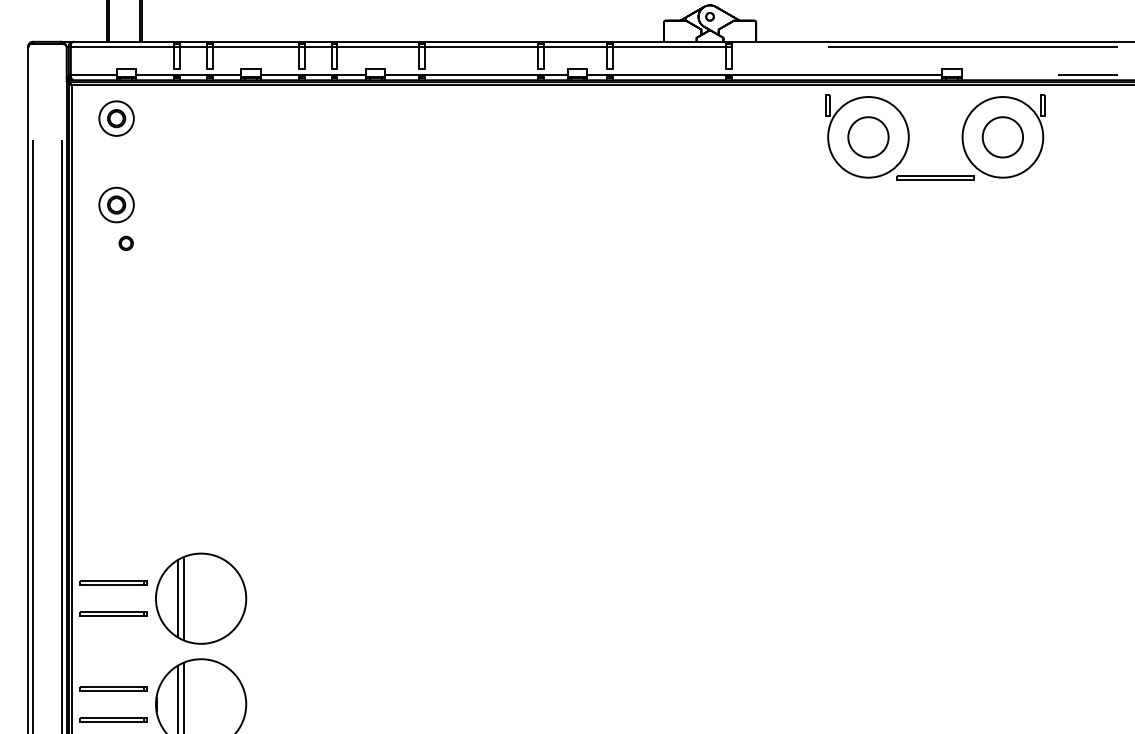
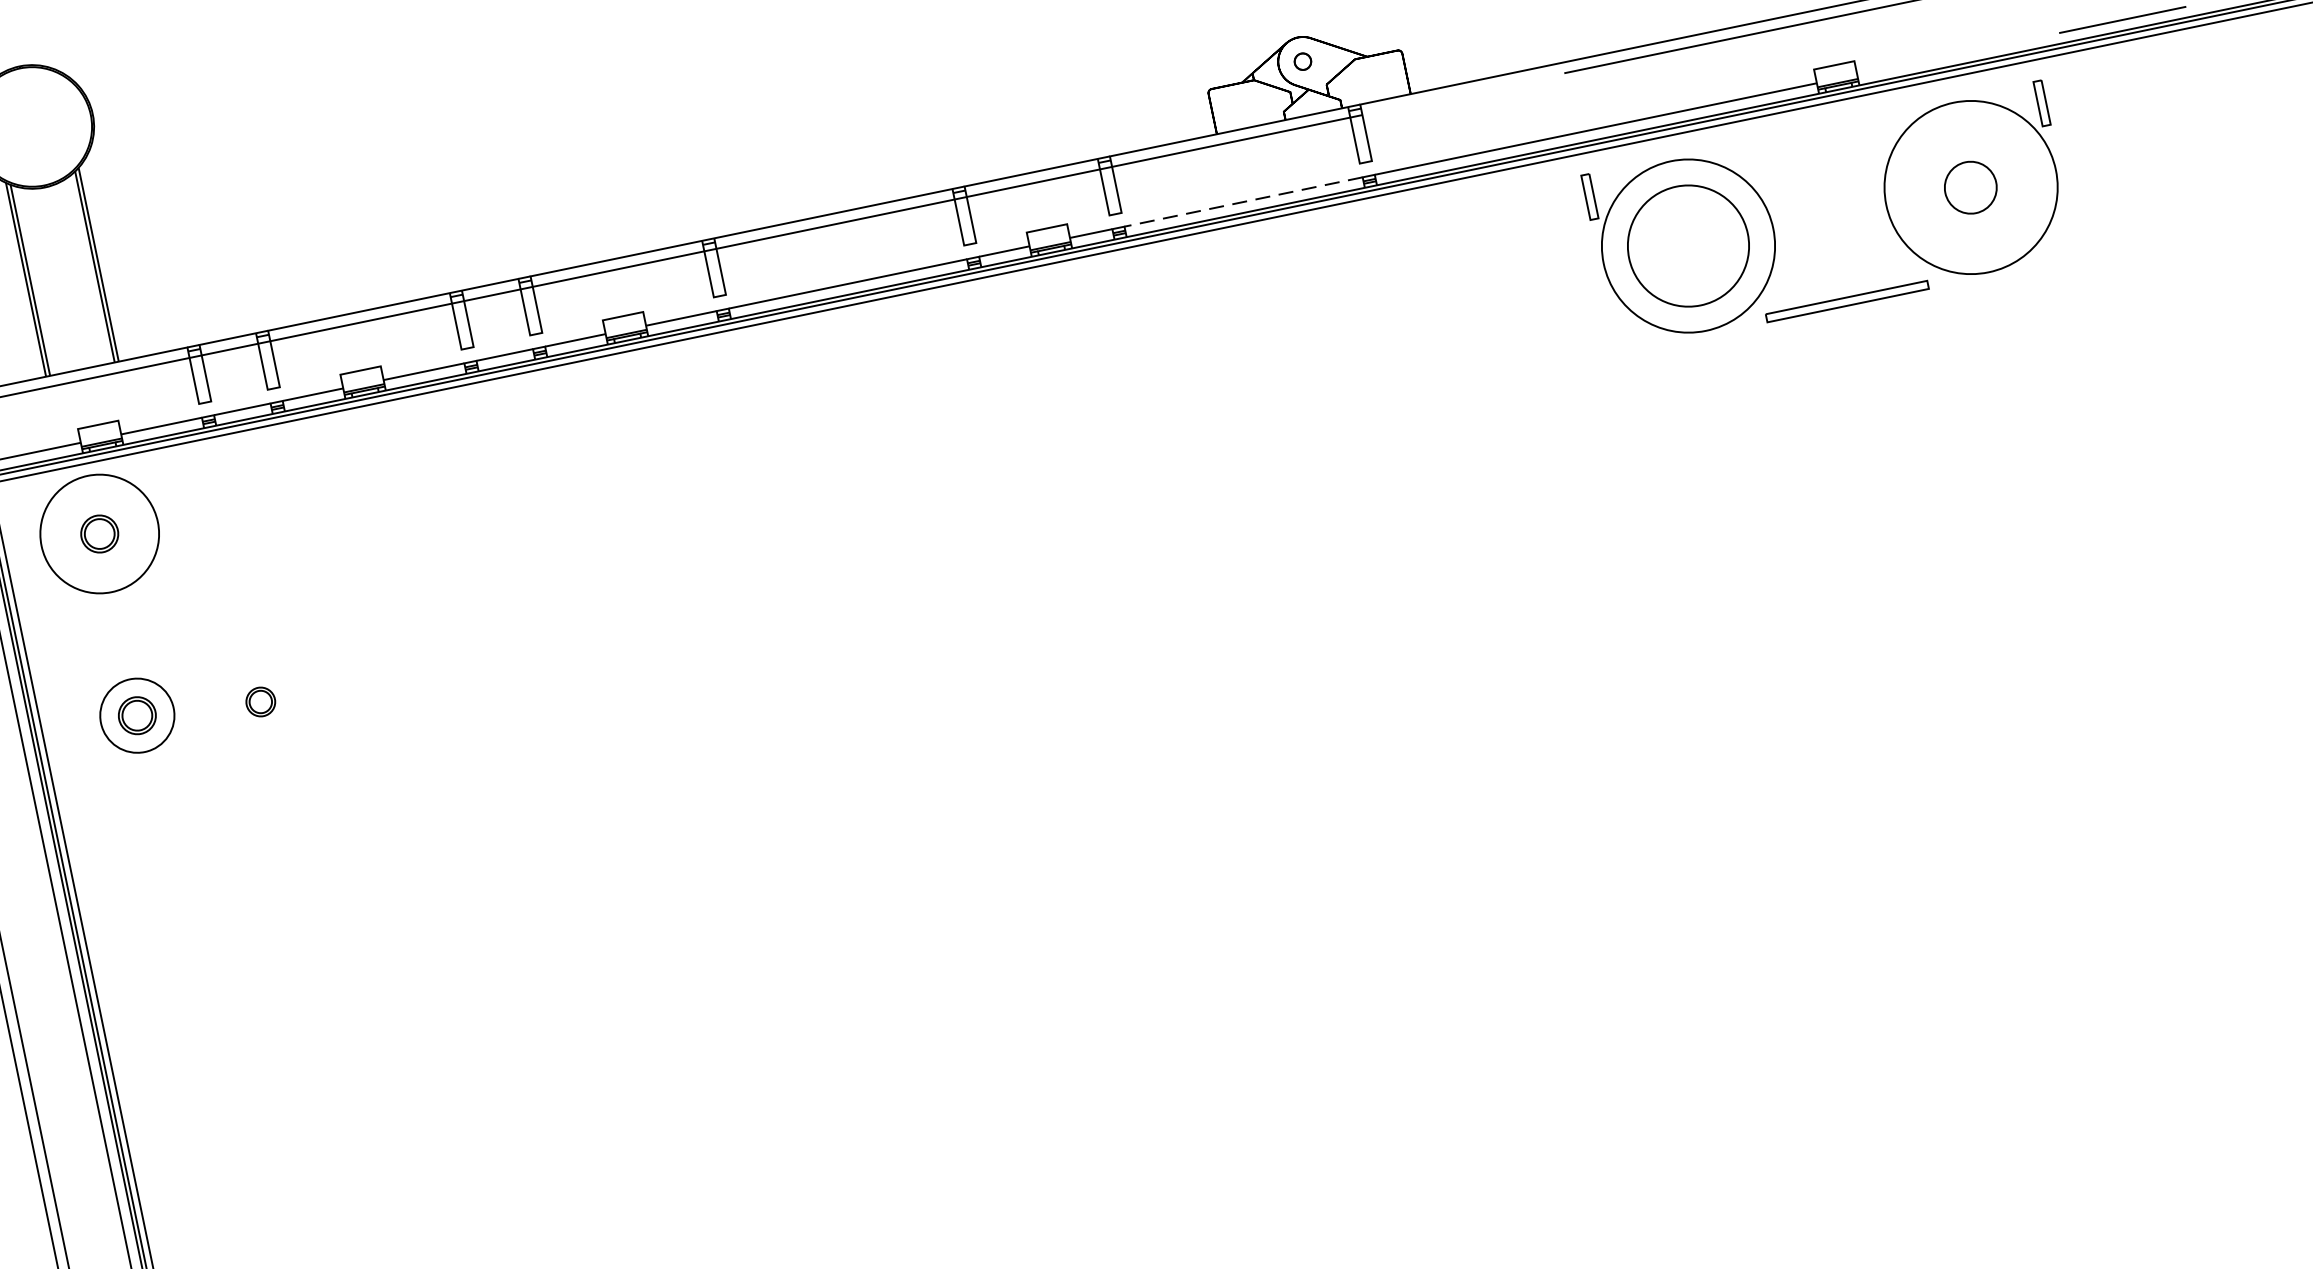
line: (669, 75) -> (1243, 202), solid -> dashed
circle: (116, 118) -> (99, 533), size x1.6
circle: (868, 137) -> (1688, 246), size x1.4
circle: (1002, 137) -> (1970, 188), size x0.6
part: (125, 243) -> (259, 702), moved

